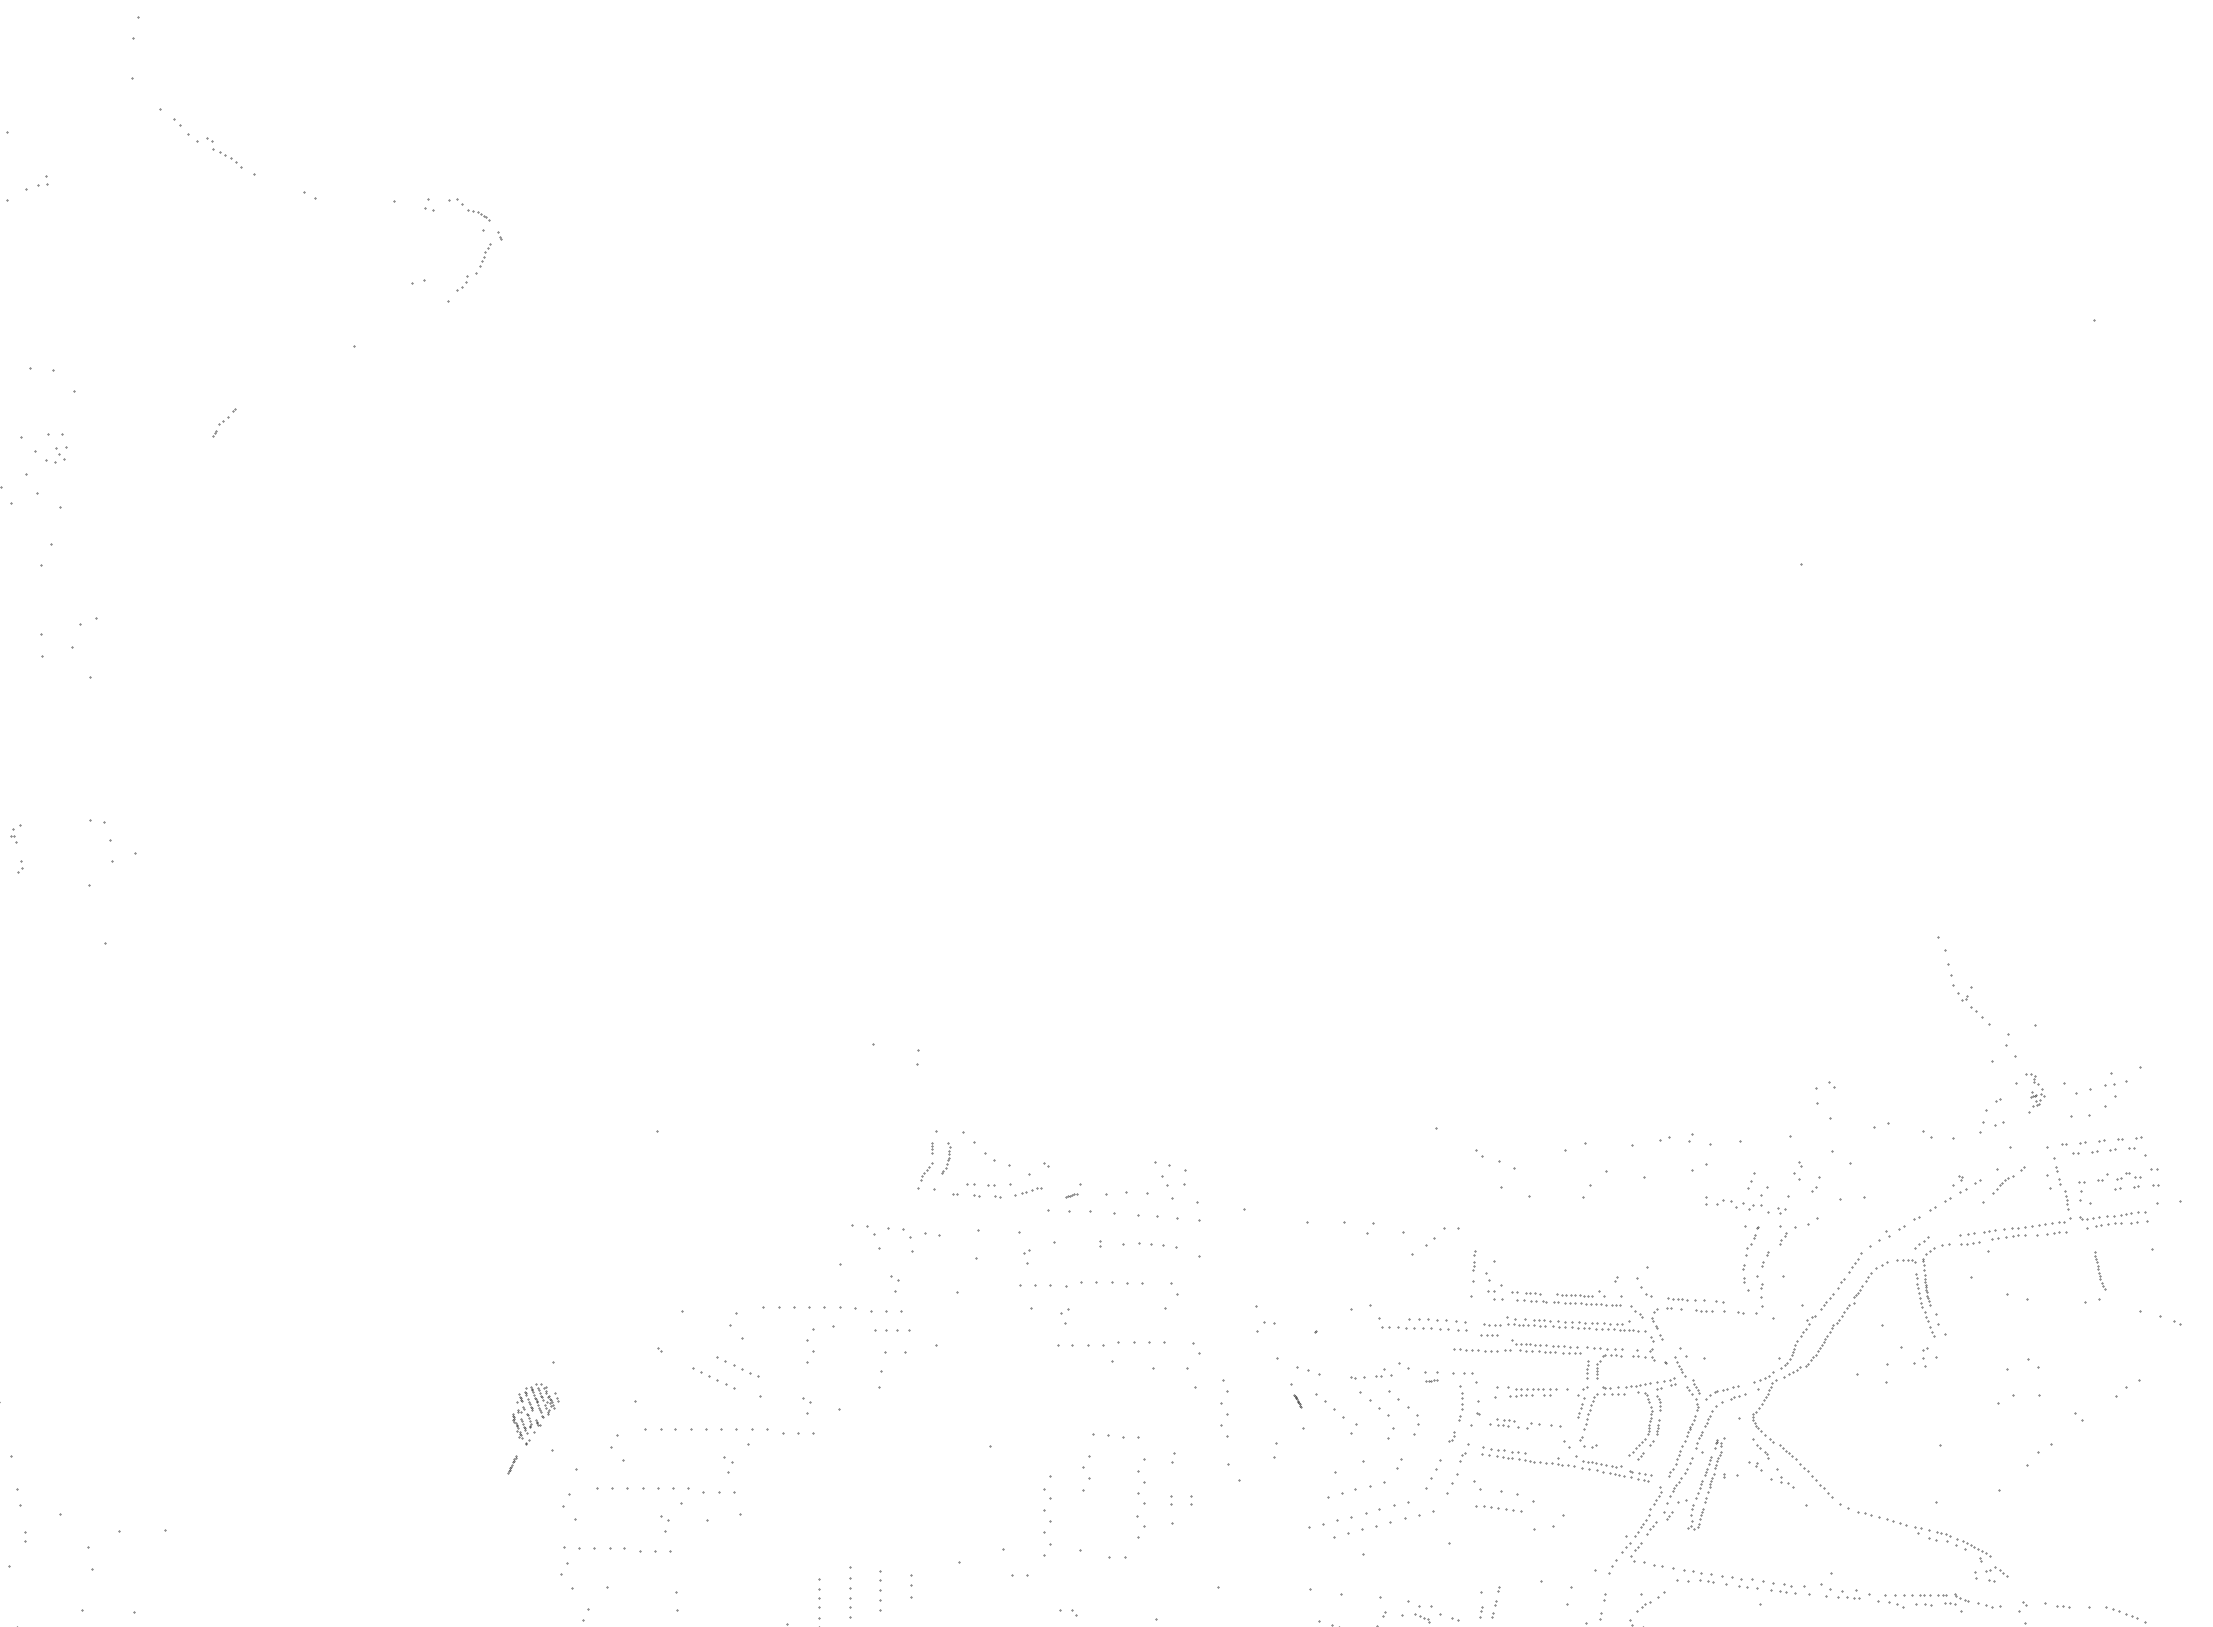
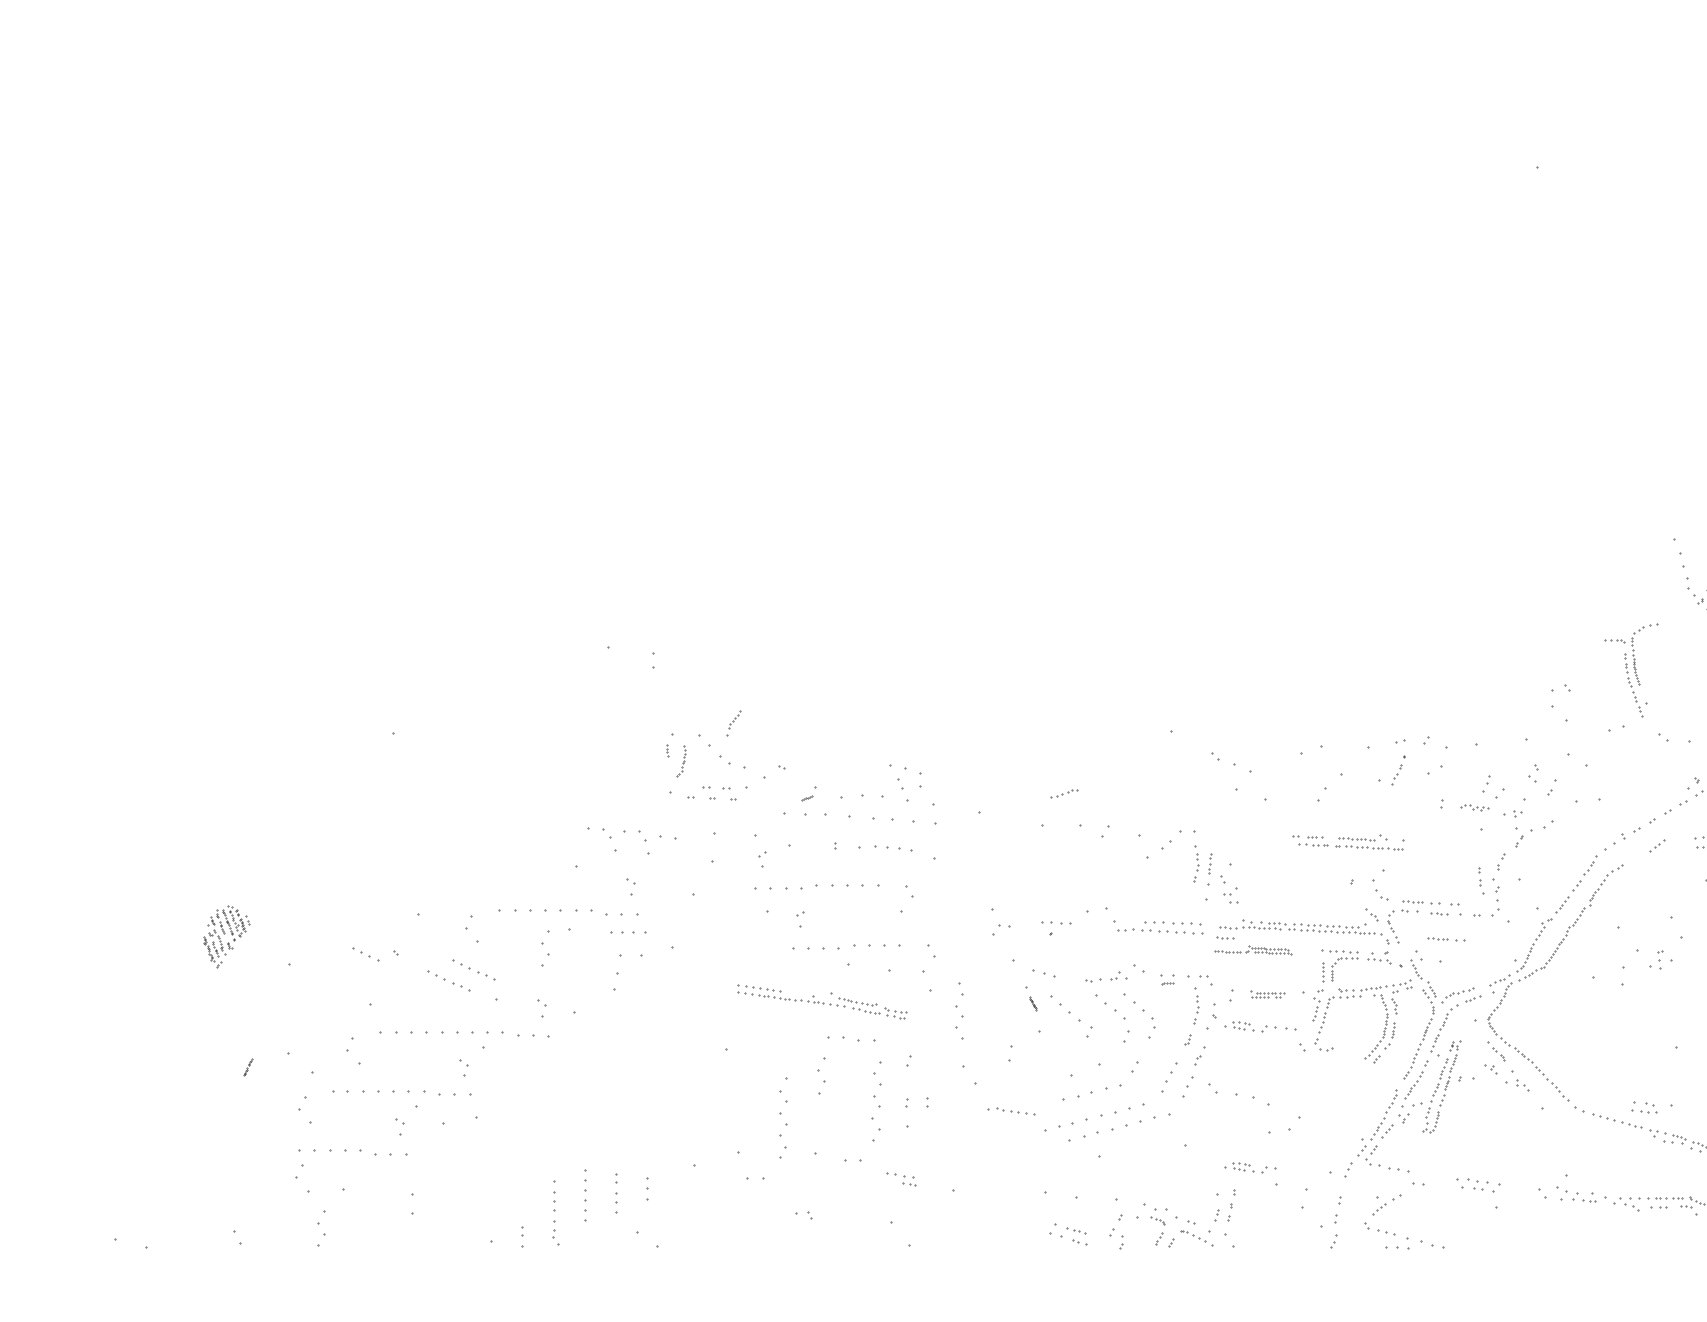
part: (925, 1175) -> (734, 723), moved
part: (1028, 1191) -> (1064, 794), moved
part: (1739, 1204) -> (1475, 807), size x0.6
part: (1752, 1241) -> (1399, 771), moved
part: (1460, 1261) -> (1196, 864), added
part: (1923, 1290) -> (1632, 670), moved
part: (1566, 1298) -> (1348, 842), moved
part: (1320, 1319) -> (1056, 922), added
part: (1711, 1336) -> (1447, 939), added
part: (1517, 1346) -> (1253, 949), size x0.6
part: (630, 1351) -> (366, 954), added
part: (1532, 1391) -> (1268, 994), size x0.7
part: (535, 1414) -> (227, 937), moved
part: (1566, 1464) -> (822, 1002), moved
part: (1498, 1508) -> (1011, 1111), moved
part: (1514, 1564) -> (1250, 1167), added
part: (1698, 1576) -> (901, 1179), moved
part: (1783, 1588) -> (1645, 1108), moved

